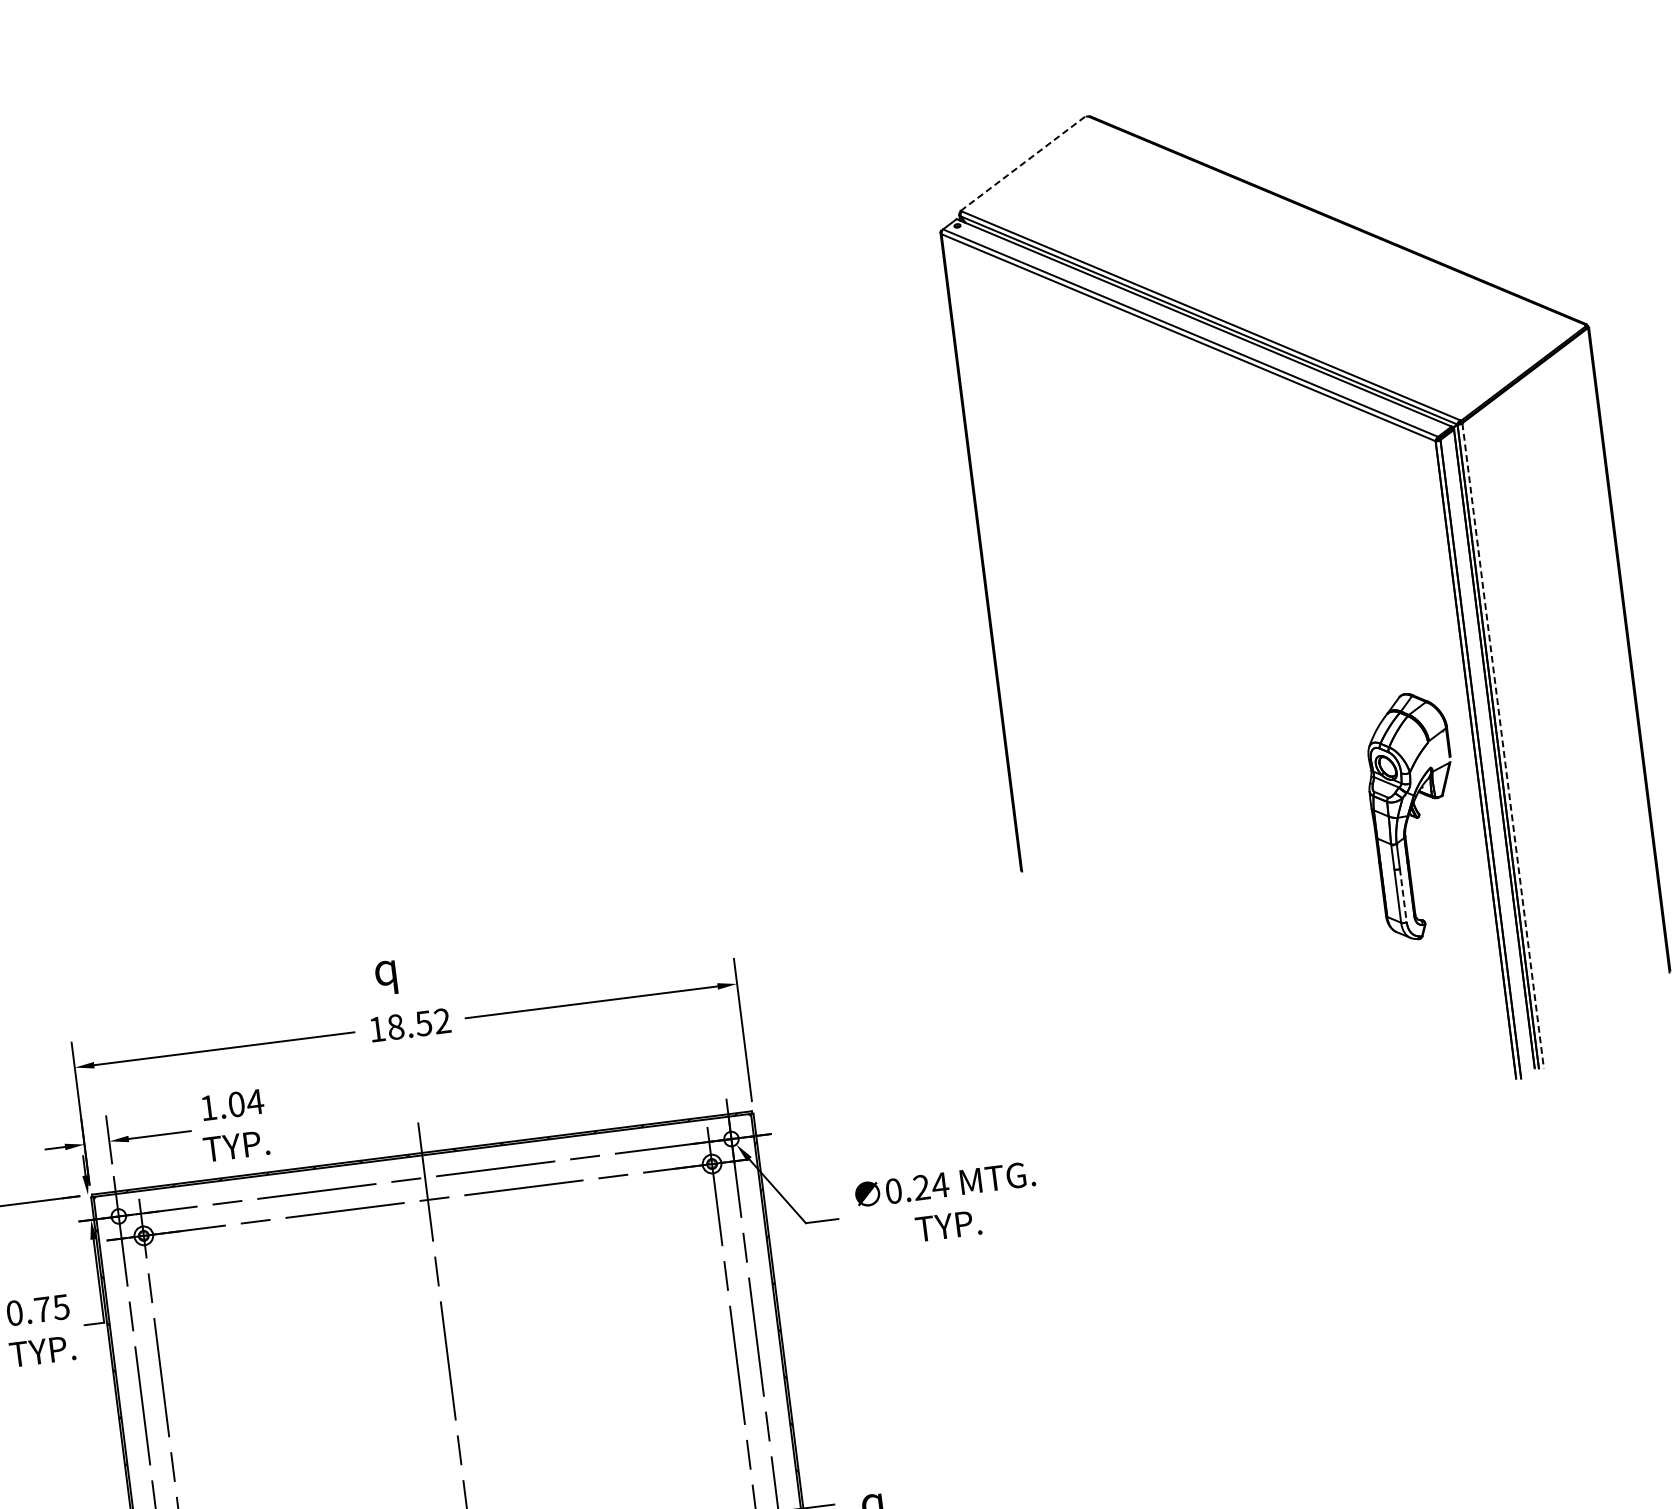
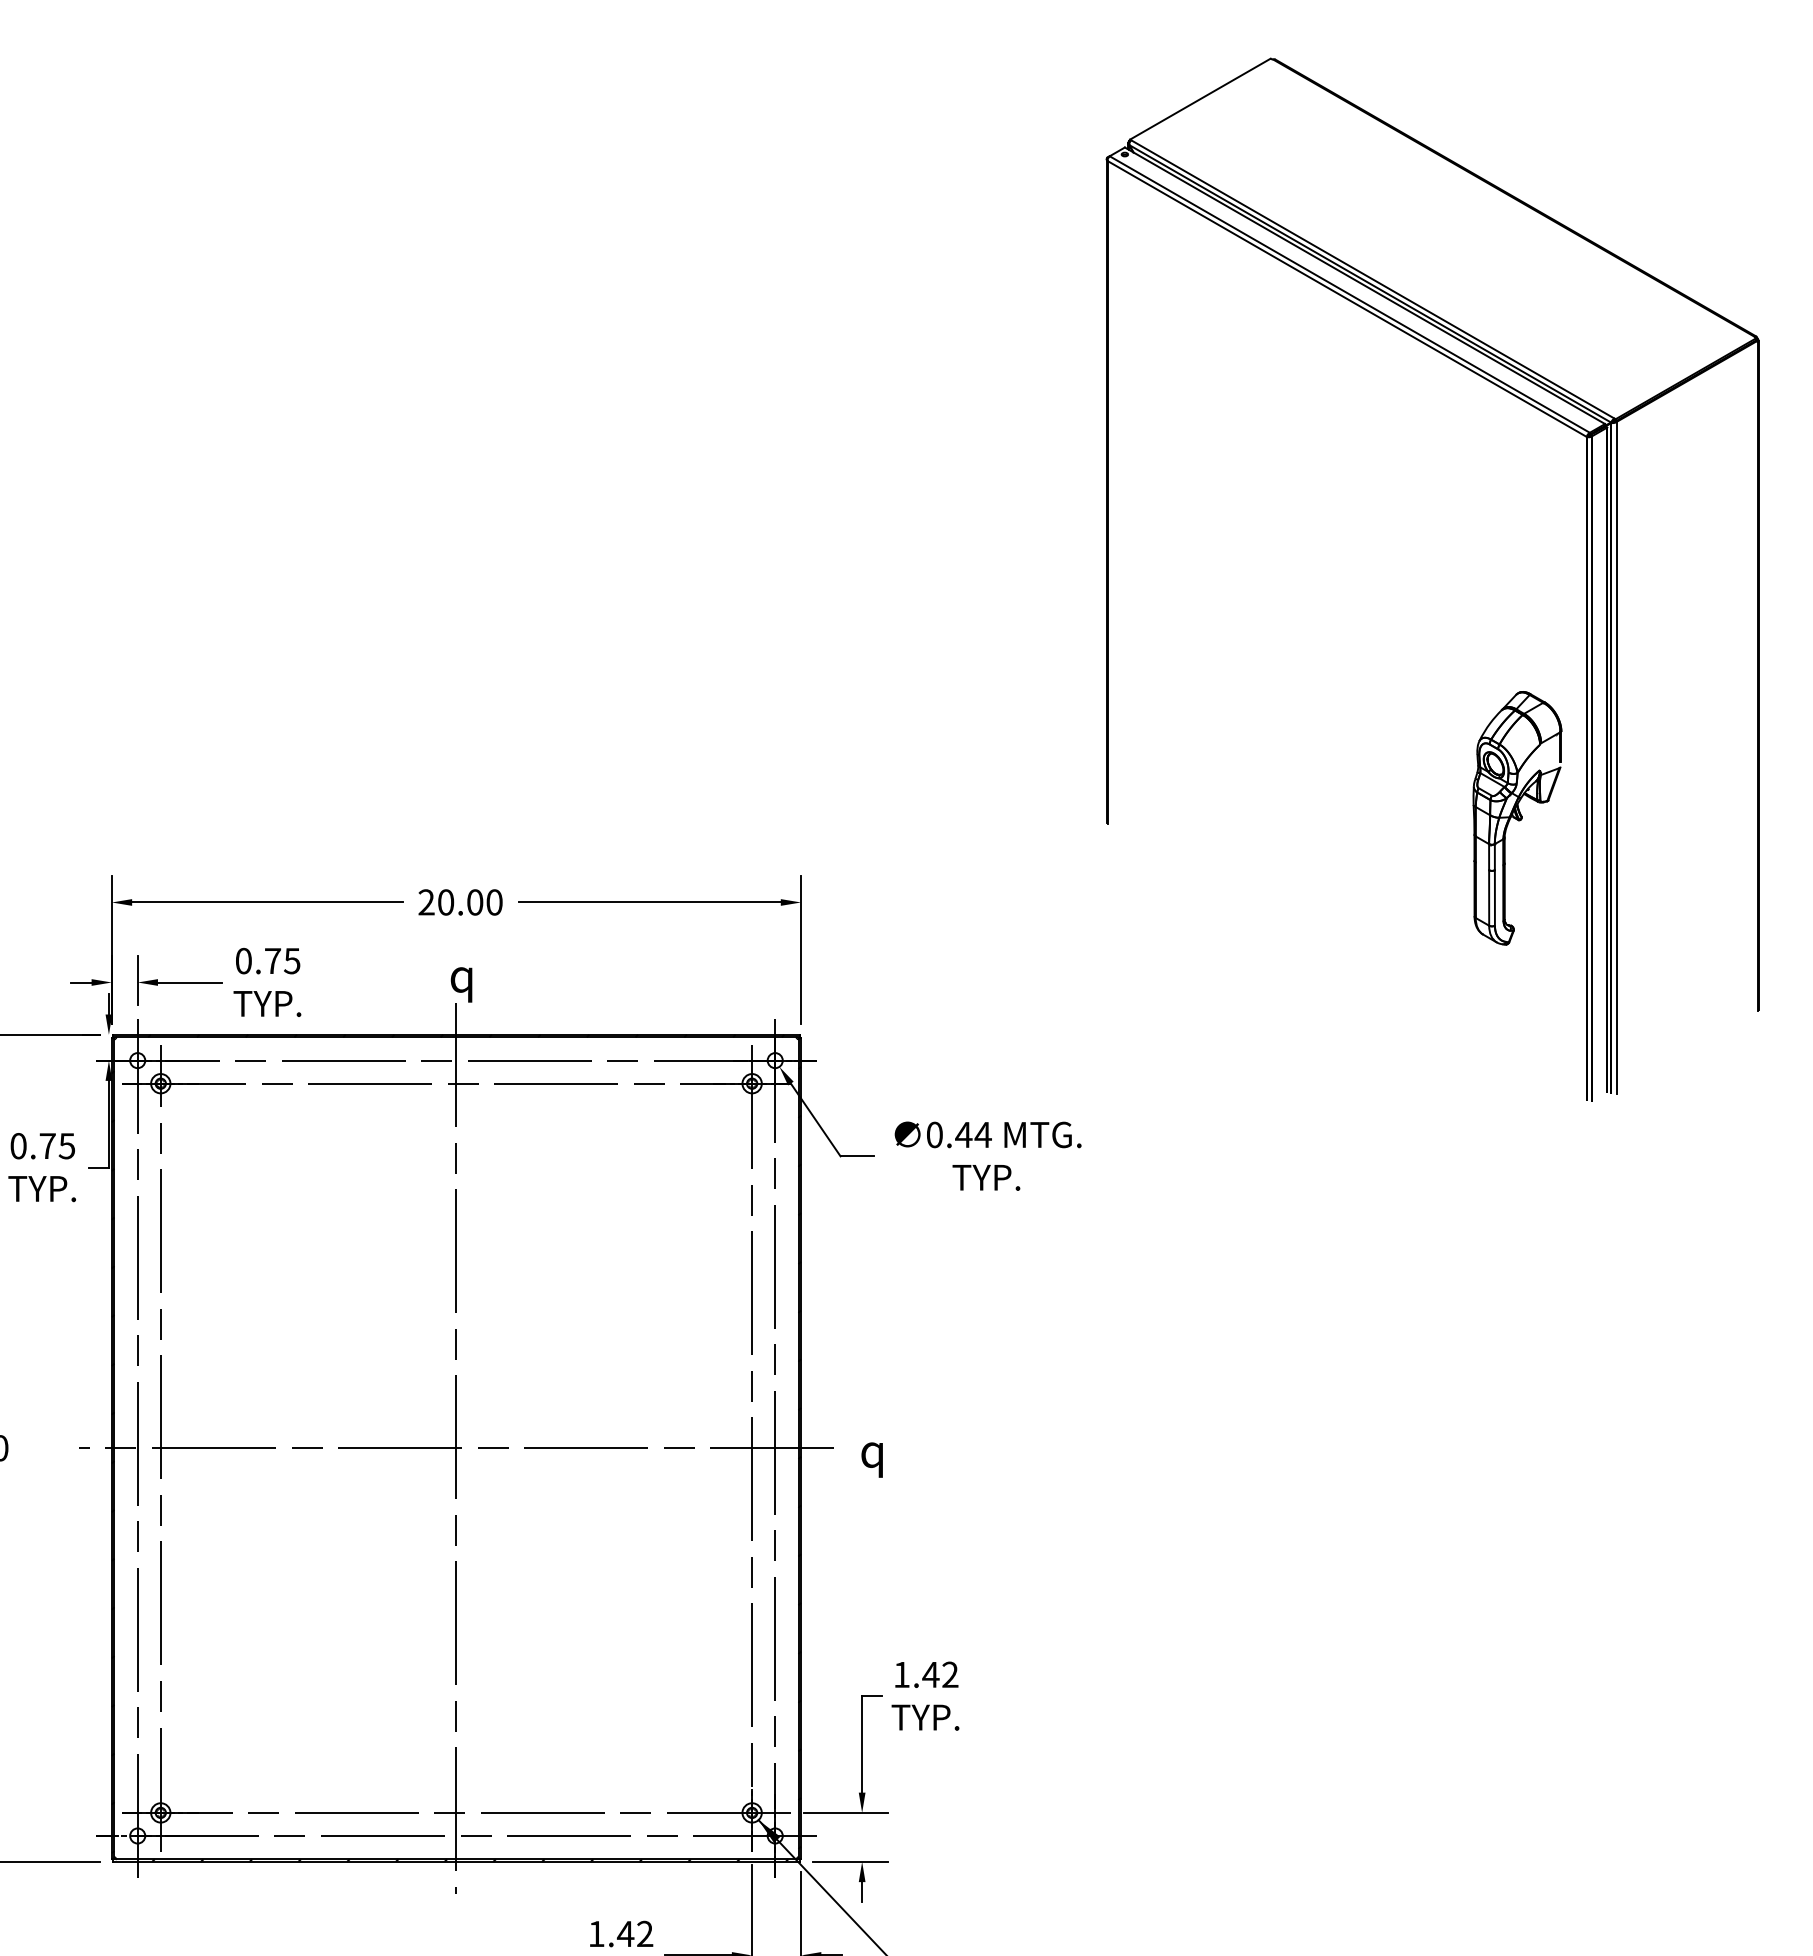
line: (1023, 162) -> (1200, 98), dashed -> solid
line: (1503, 745) -> (1616, 757), dashed -> solid
line: (1402, 895) -> (1494, 897), dashed -> solid
text: (386, 977) -> (461, 984), moved
text: (409, 1025) -> (460, 902), 18.52 -> 20.00
text: (232, 1104) -> (268, 960), 1.04 -> 0.75
text: (921, 1187) -> (963, 1134), 0.24 -> 0.44

